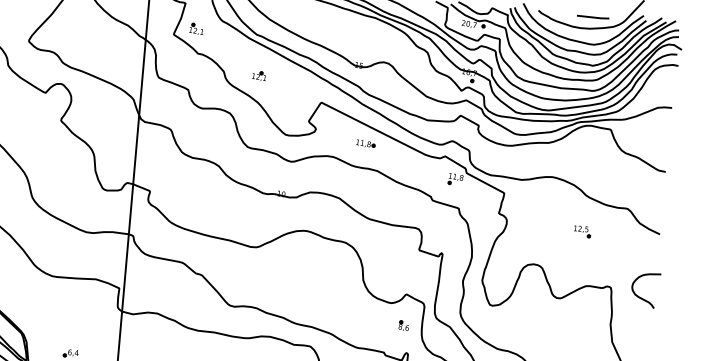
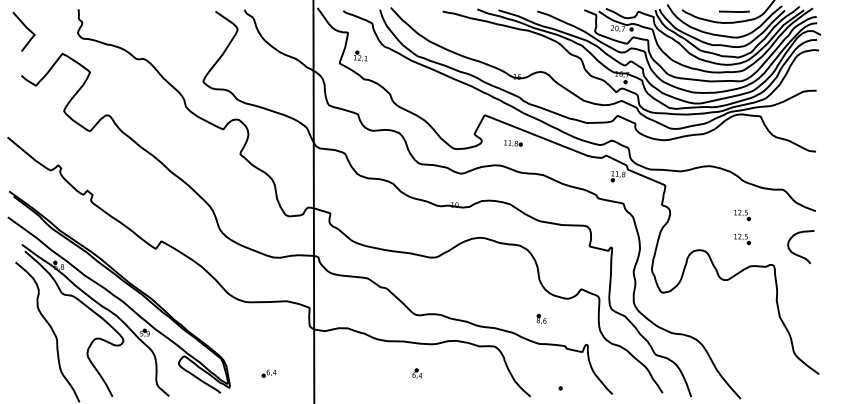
part: (258, 75) -> (423, 94), removed
part: (366, 143) -> (513, 143), moved
part: (580, 257) -> (742, 239), added
curve: (640, 296) -> (796, 253), moved
part: (403, 326) -> (541, 319), moved

